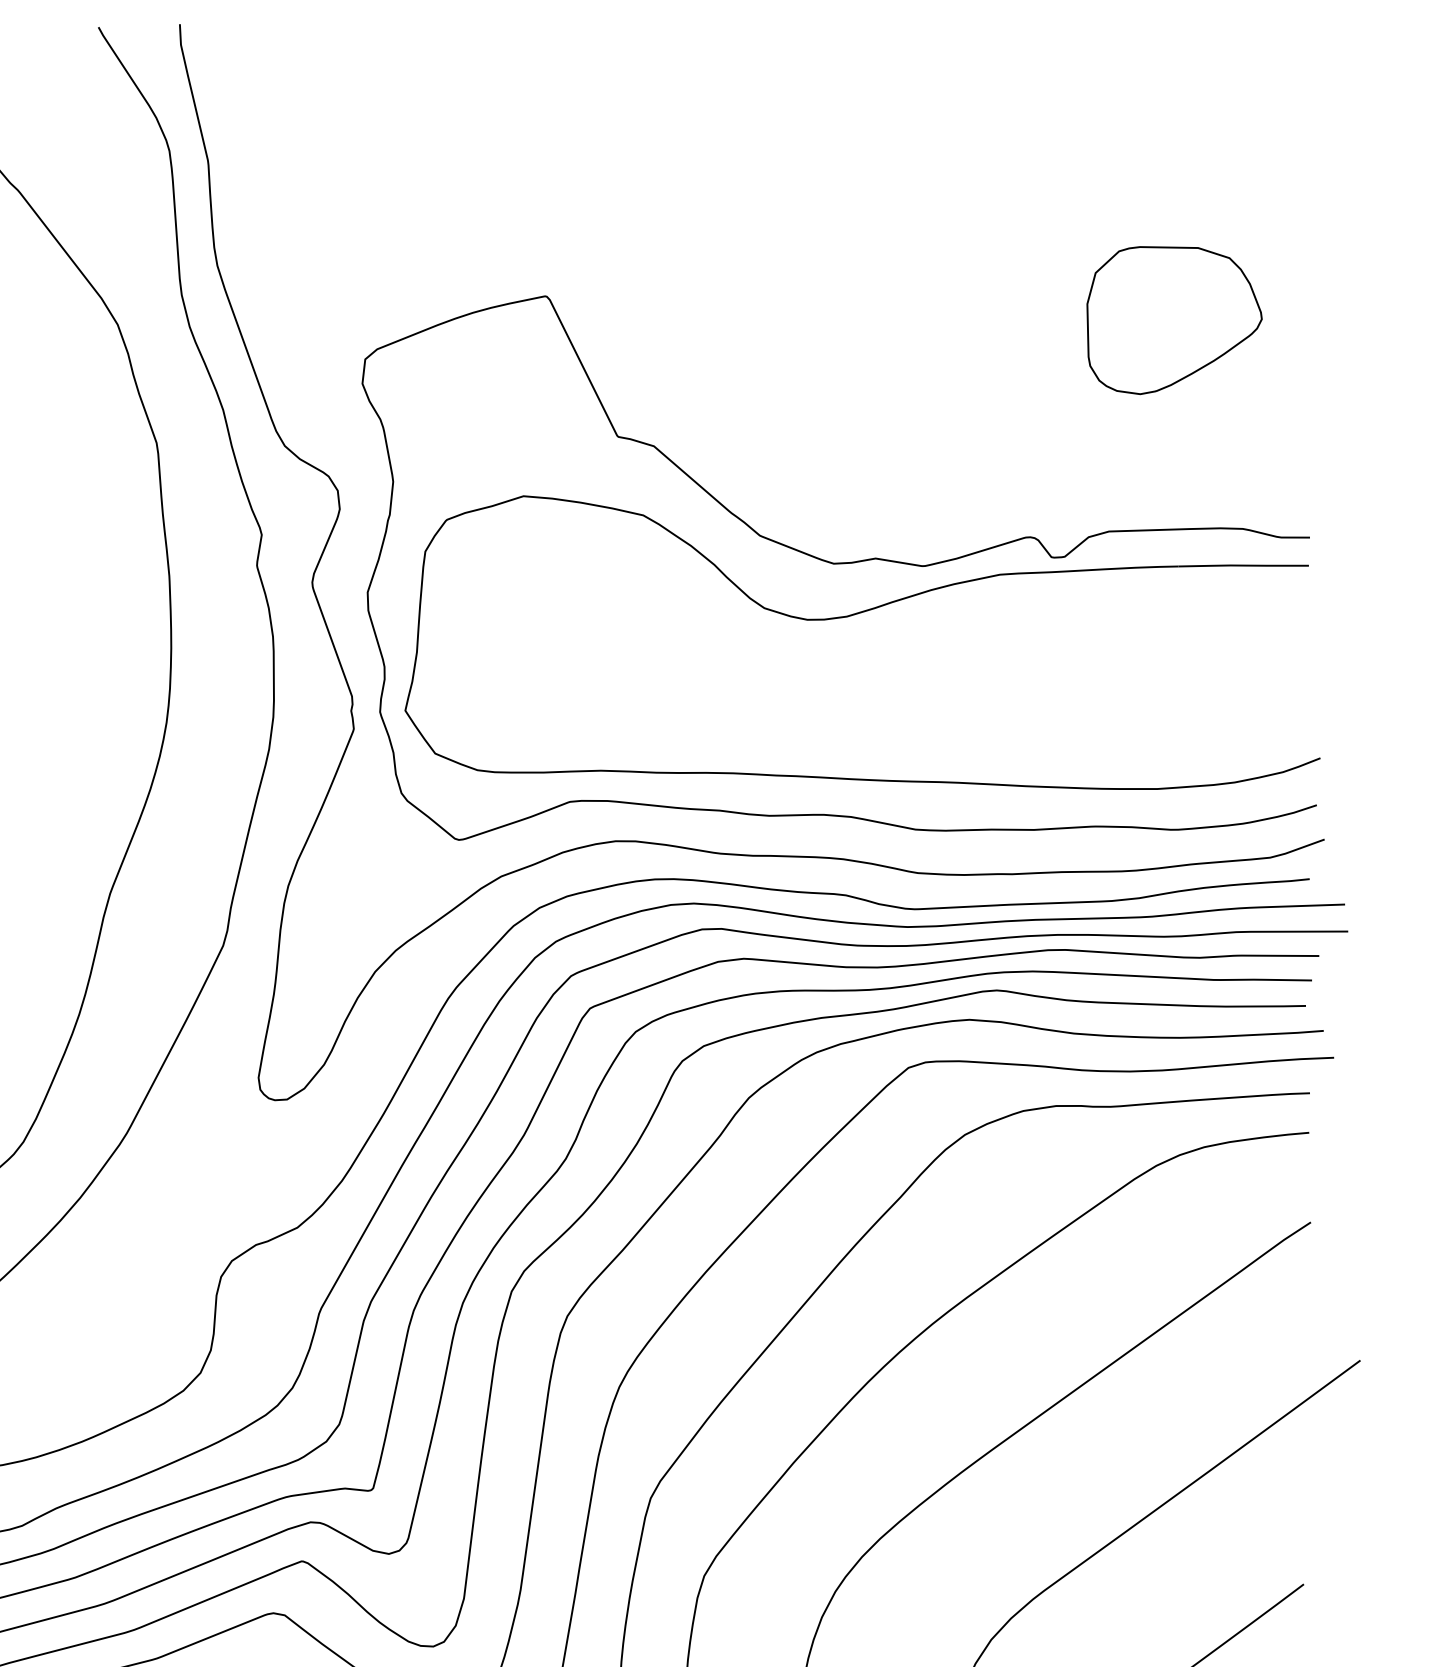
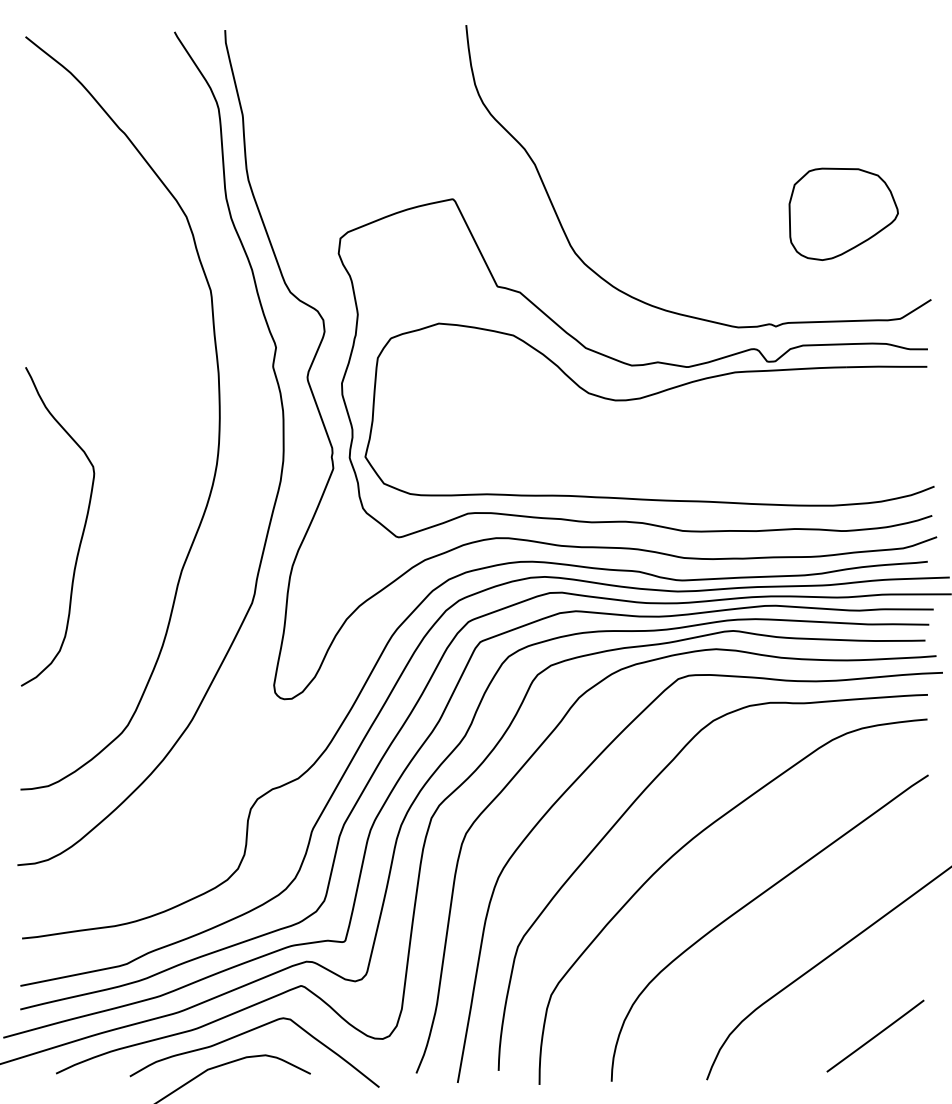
curve: (850, 459) -> (642, 300), added

